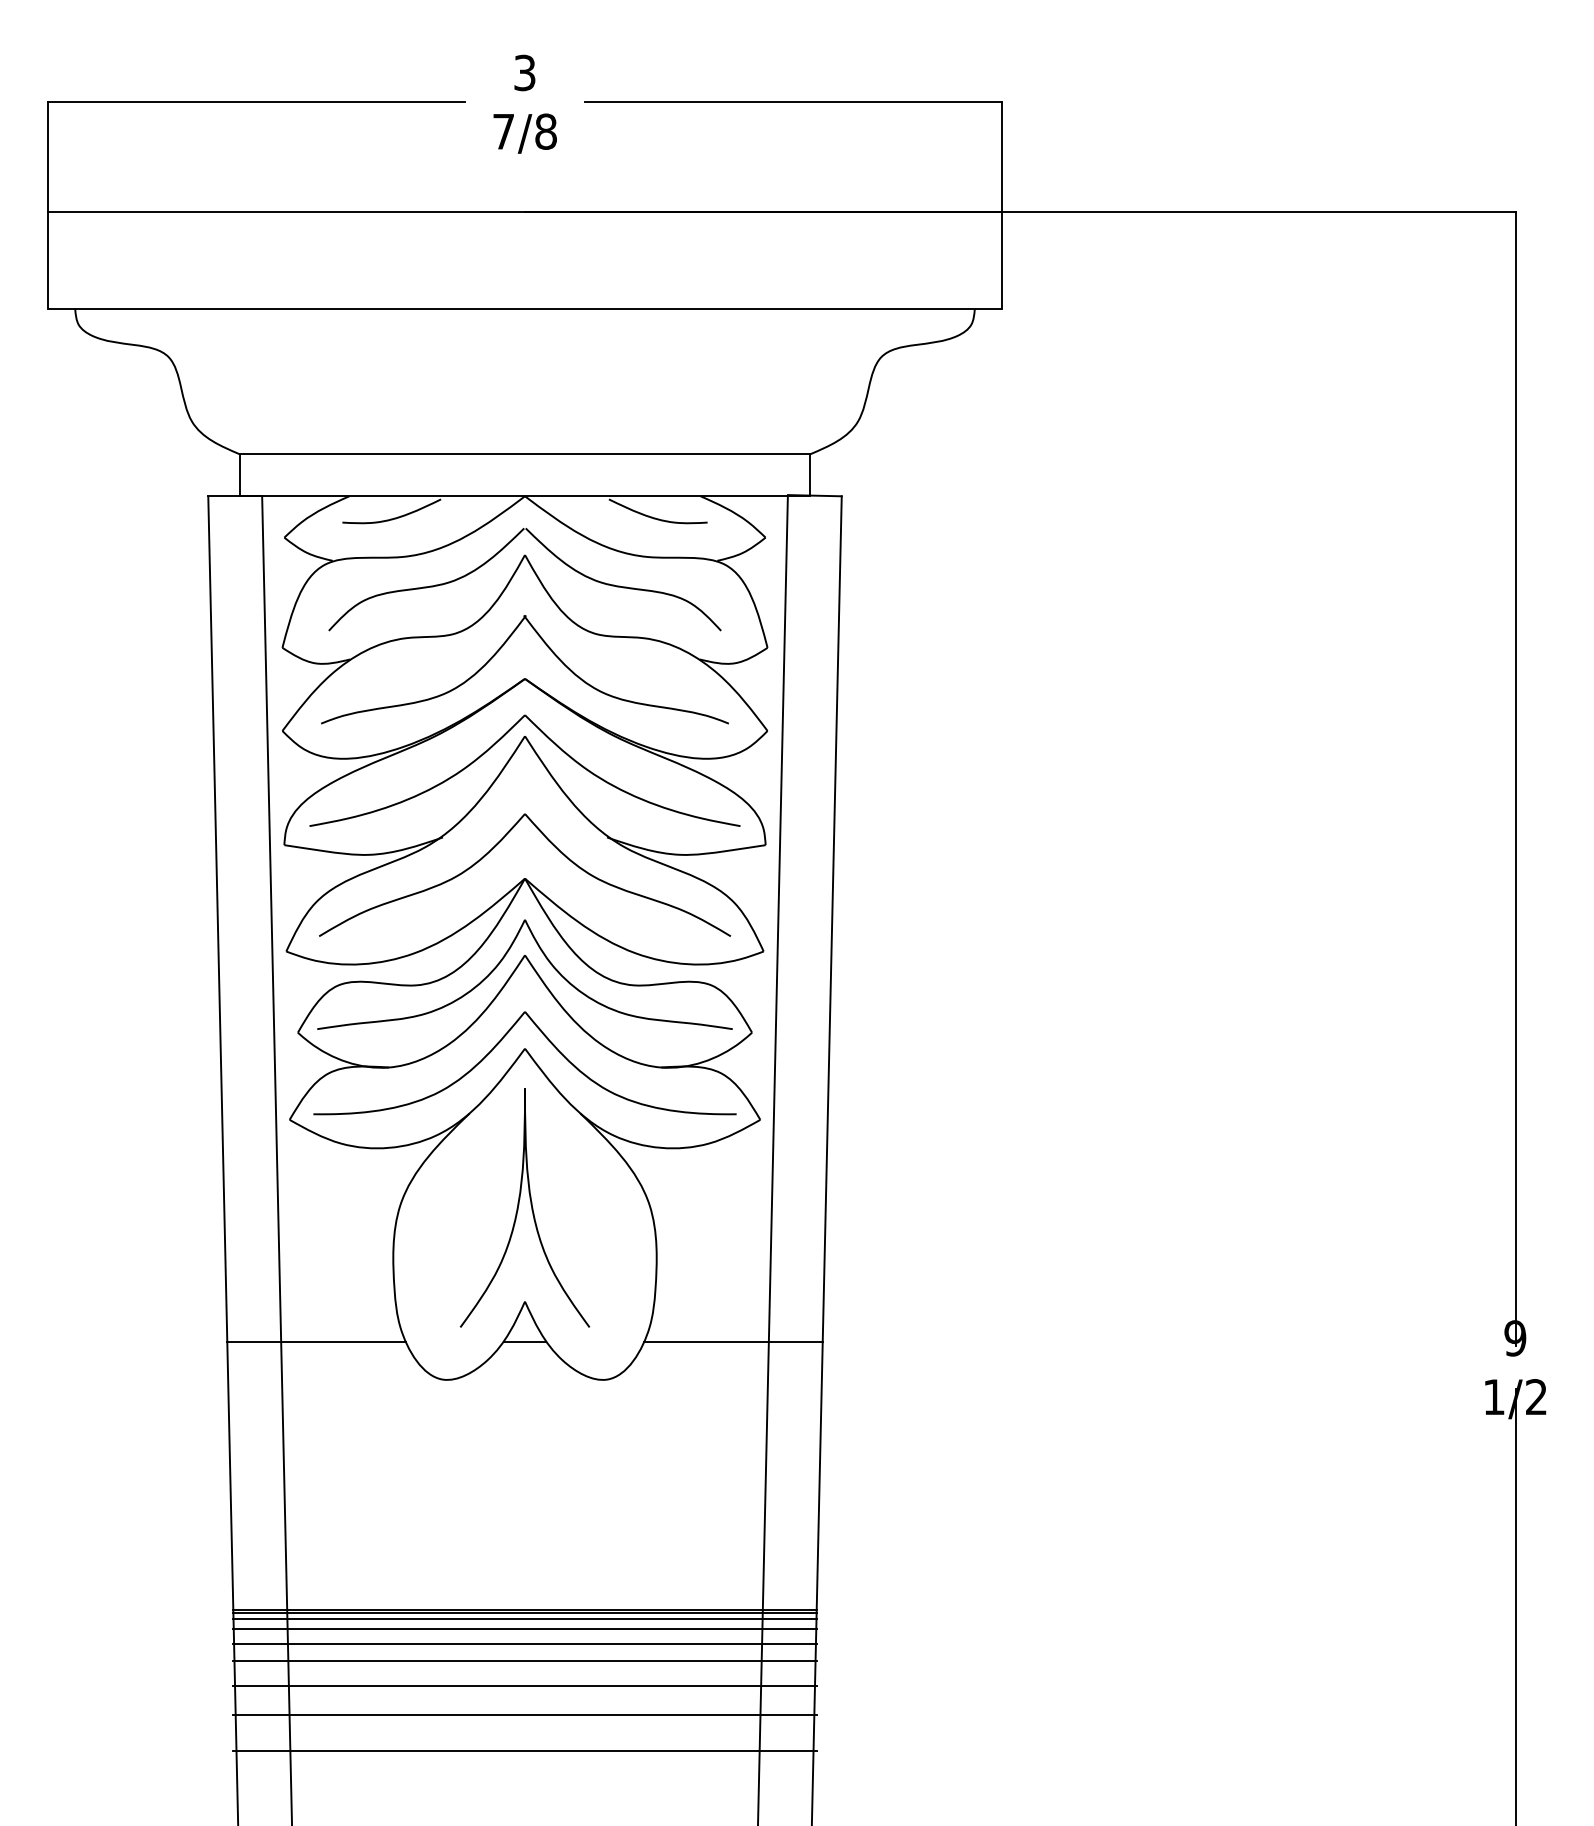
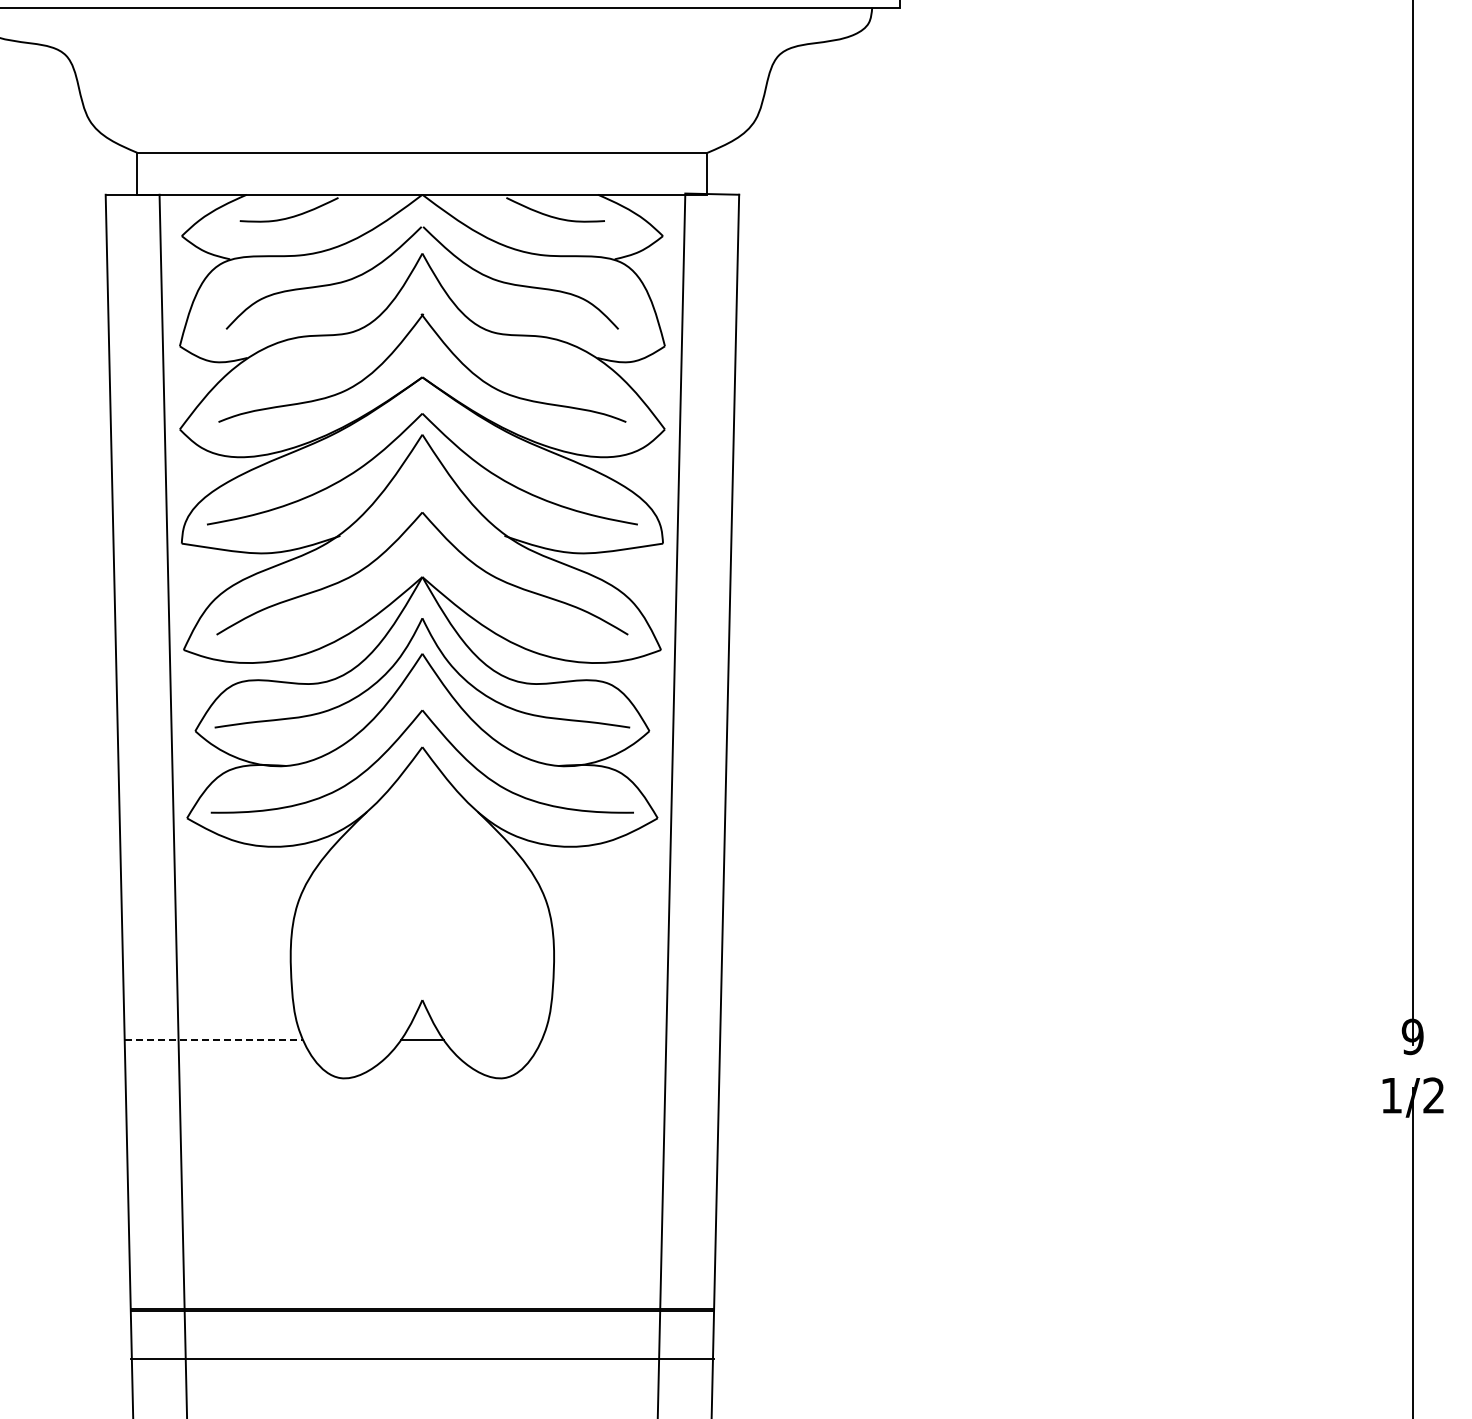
part: (524, 1207) -> (421, 905), removed
line: (316, 1341) -> (213, 1039), solid -> dashed
line: (733, 1341) -> (630, 1039), removed
line: (524, 1619) -> (421, 1317), removed
line: (524, 1629) -> (421, 1327), removed
line: (524, 1643) -> (421, 1341), removed
line: (524, 1686) -> (421, 1384), removed
line: (524, 1714) -> (421, 1412), removed

